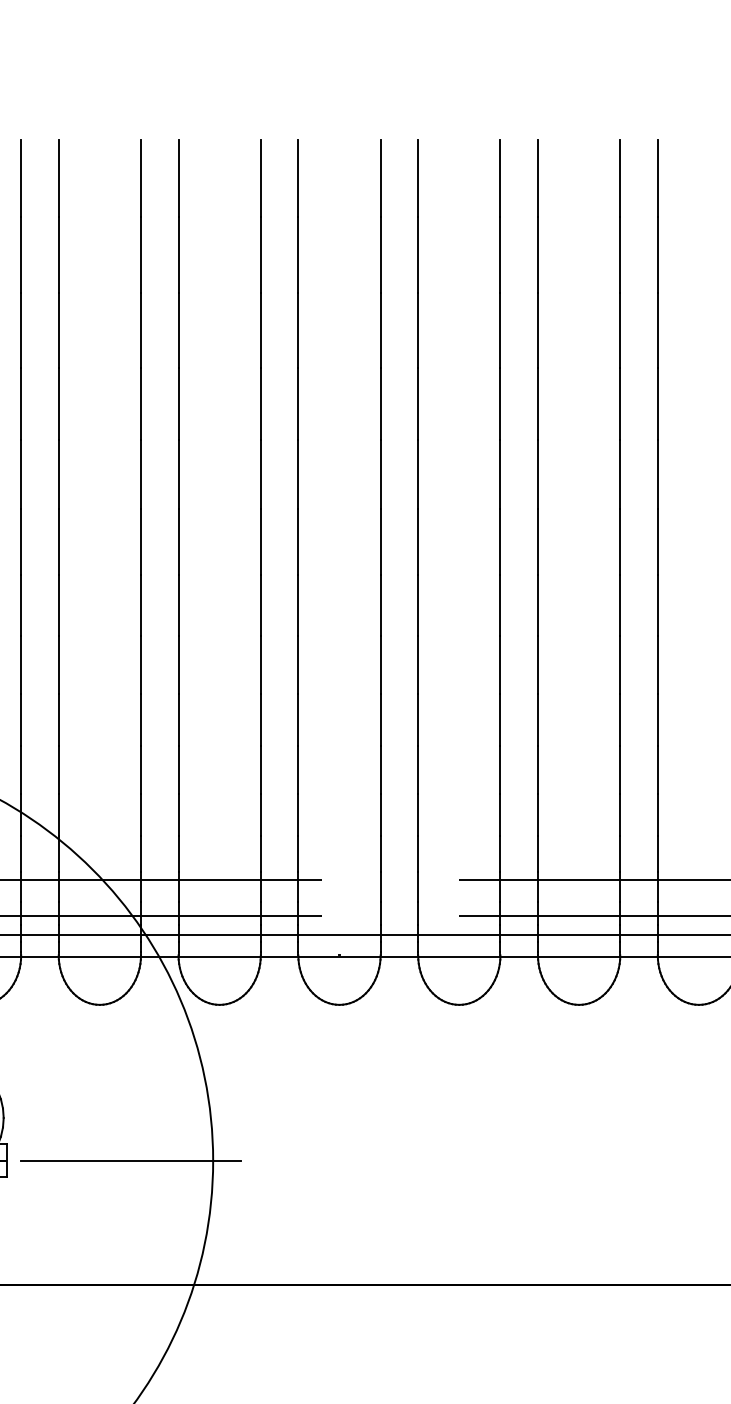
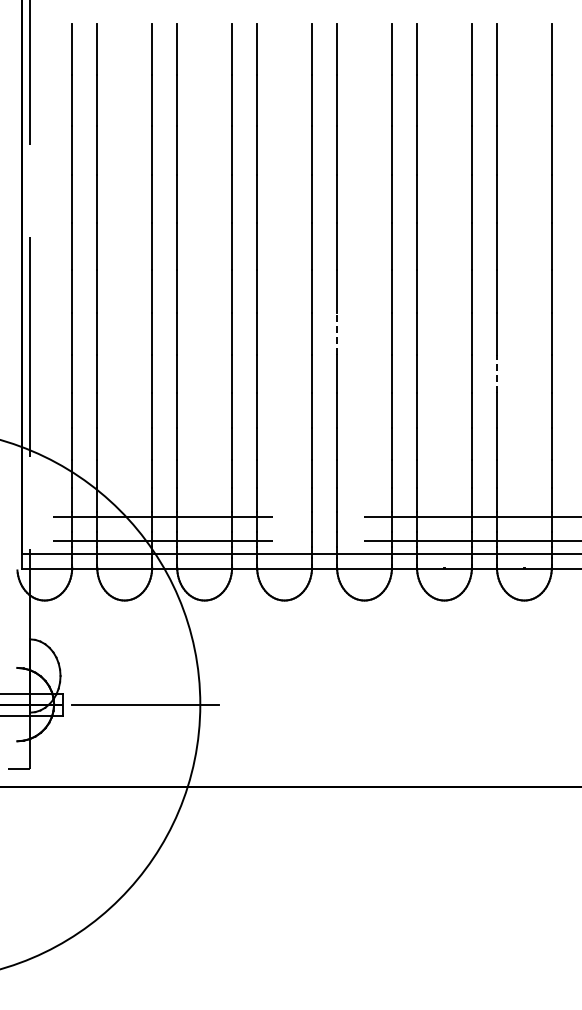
line: (418, 606) -> (337, 334), solid -> dashed
line: (657, 664) -> (496, 373), solid -> dashed

